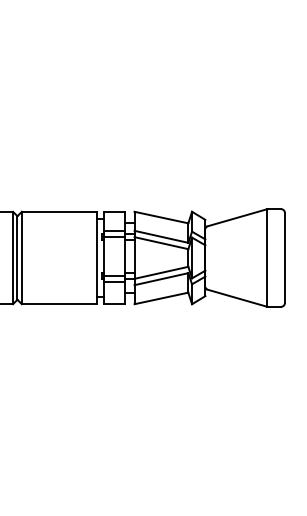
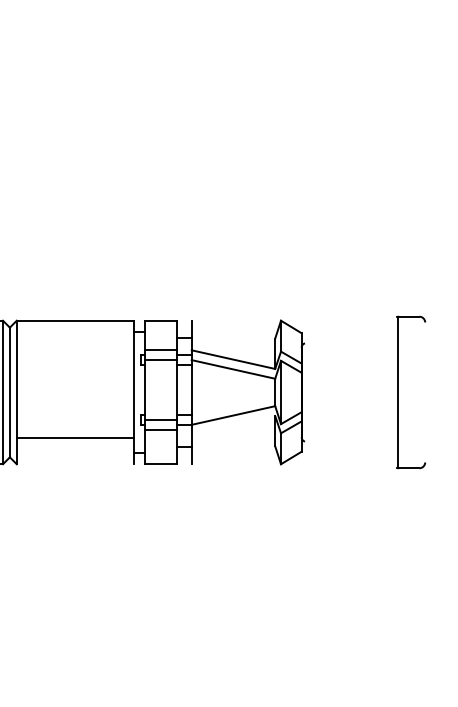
line: (161, 217) -> (233, 329), removed
line: (236, 217) -> (349, 329), removed
line: (284, 257) -> (424, 391), removed
line: (161, 279) -> (233, 425), removed
line: (236, 297) -> (349, 453), removed
line: (161, 298) -> (233, 455), removed
line: (59, 304) -> (75, 438), moved

